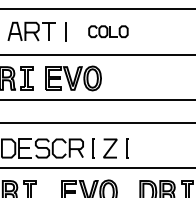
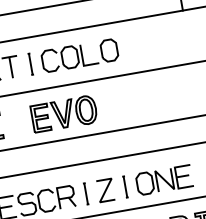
part: (108, 31) -> (79, 55), size x1.67
part: (73, 78) -> (64, 114), moved
part: (160, 148) -> (163, 180), added

